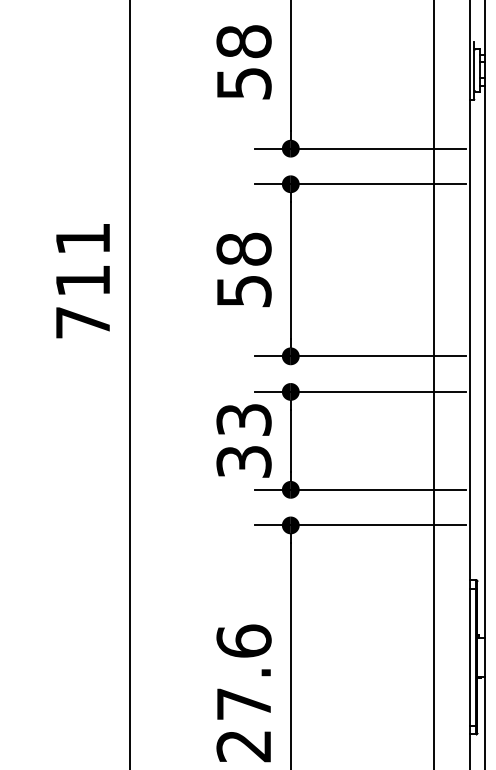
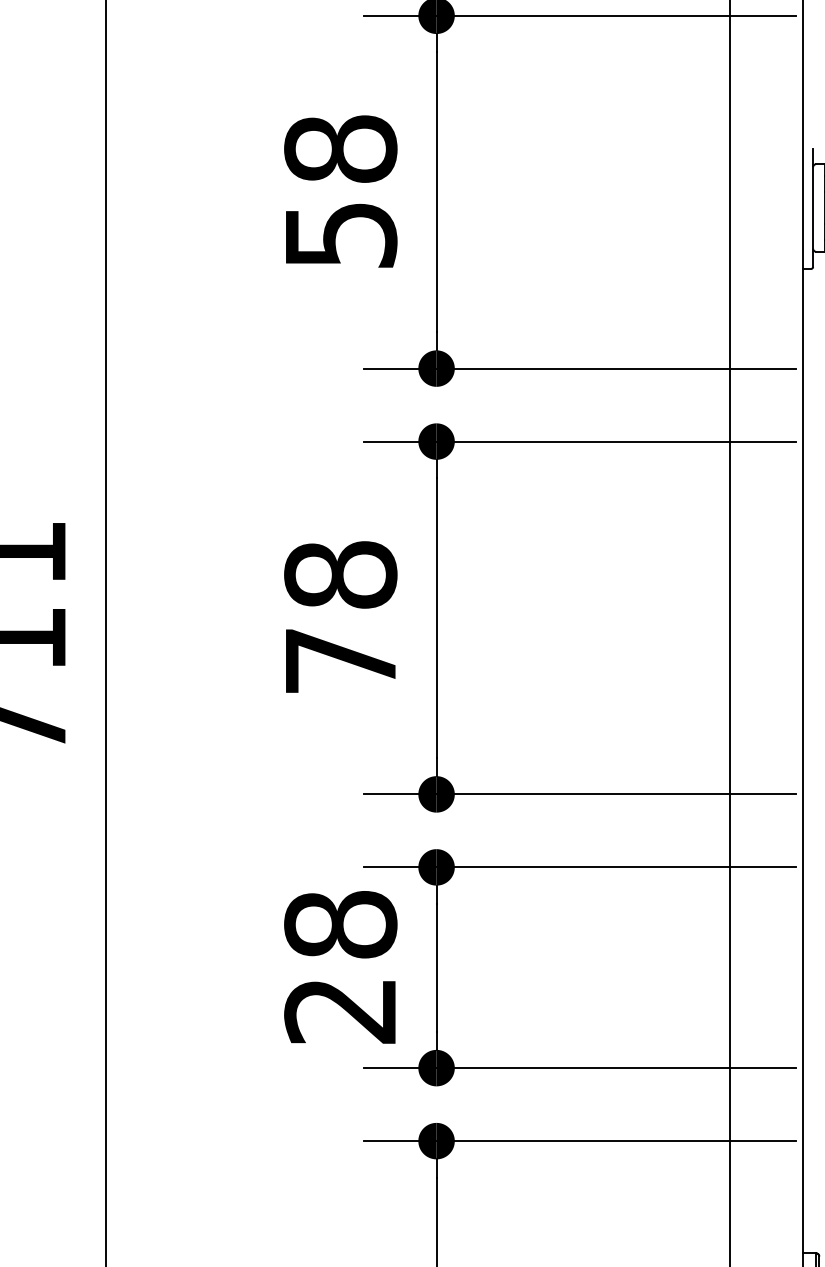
text: (244, 291) -> (341, 661), 58 -> 78
text: (243, 440) -> (339, 966), 33 -> 28

